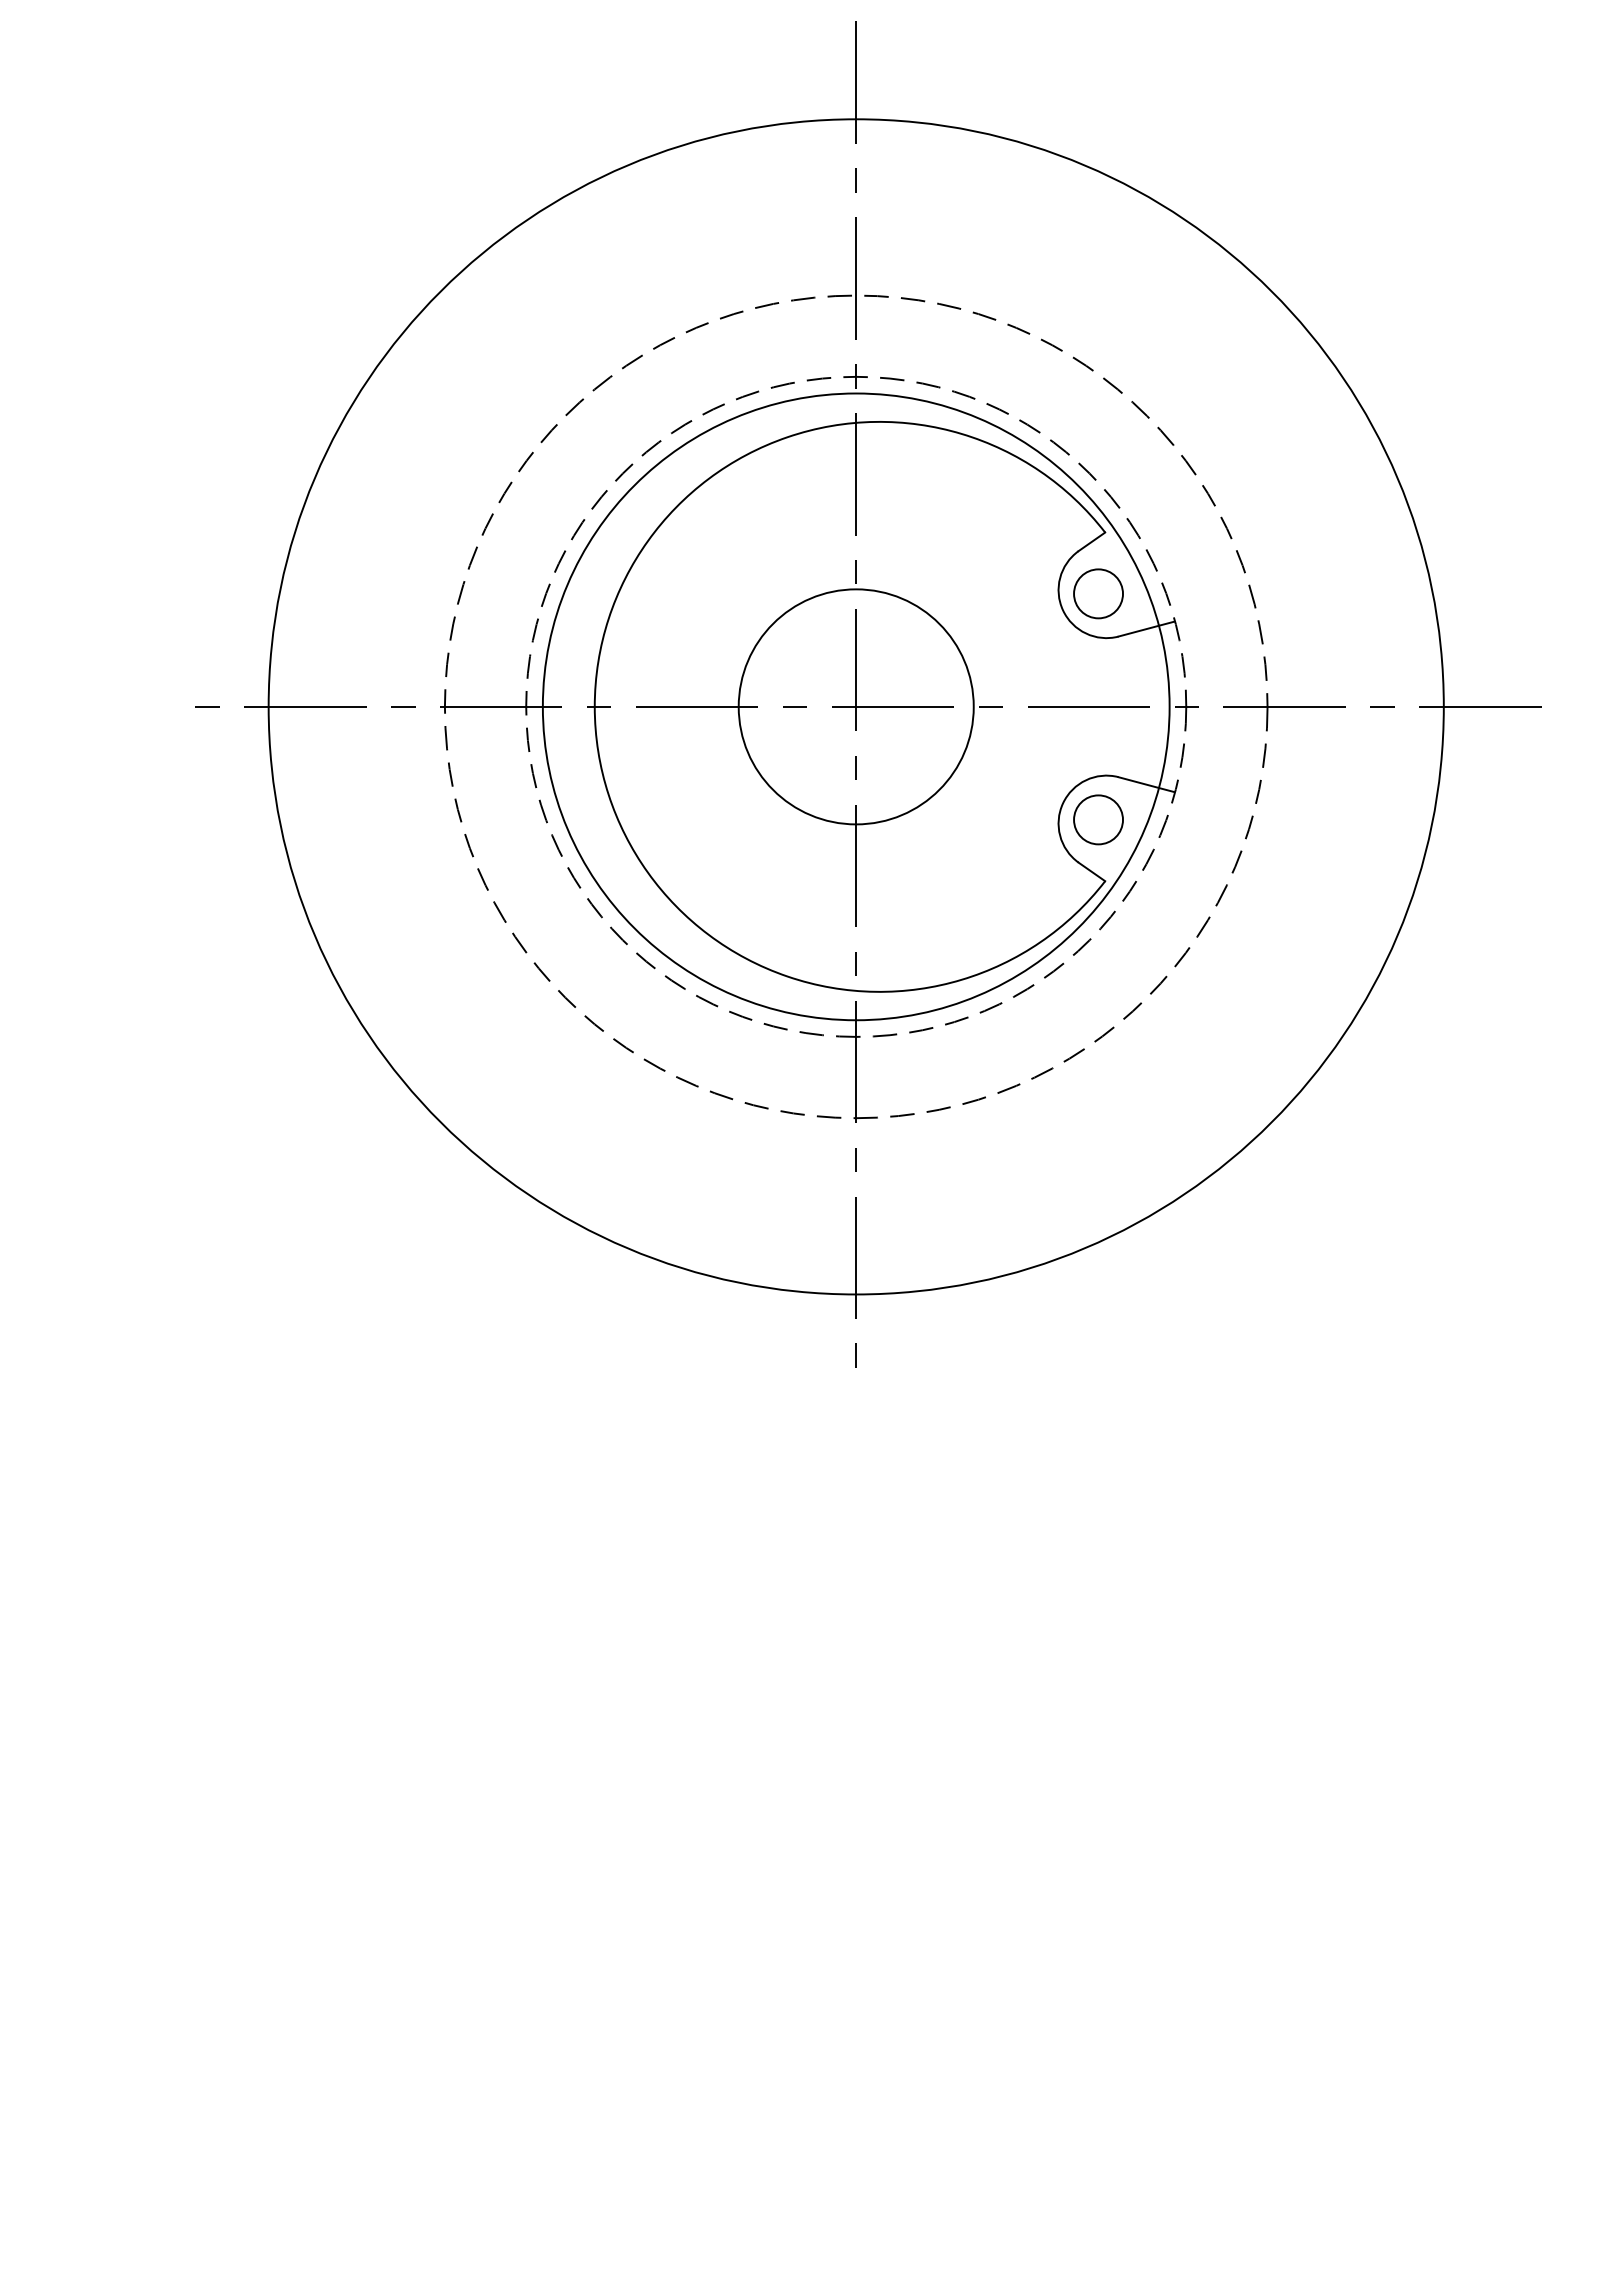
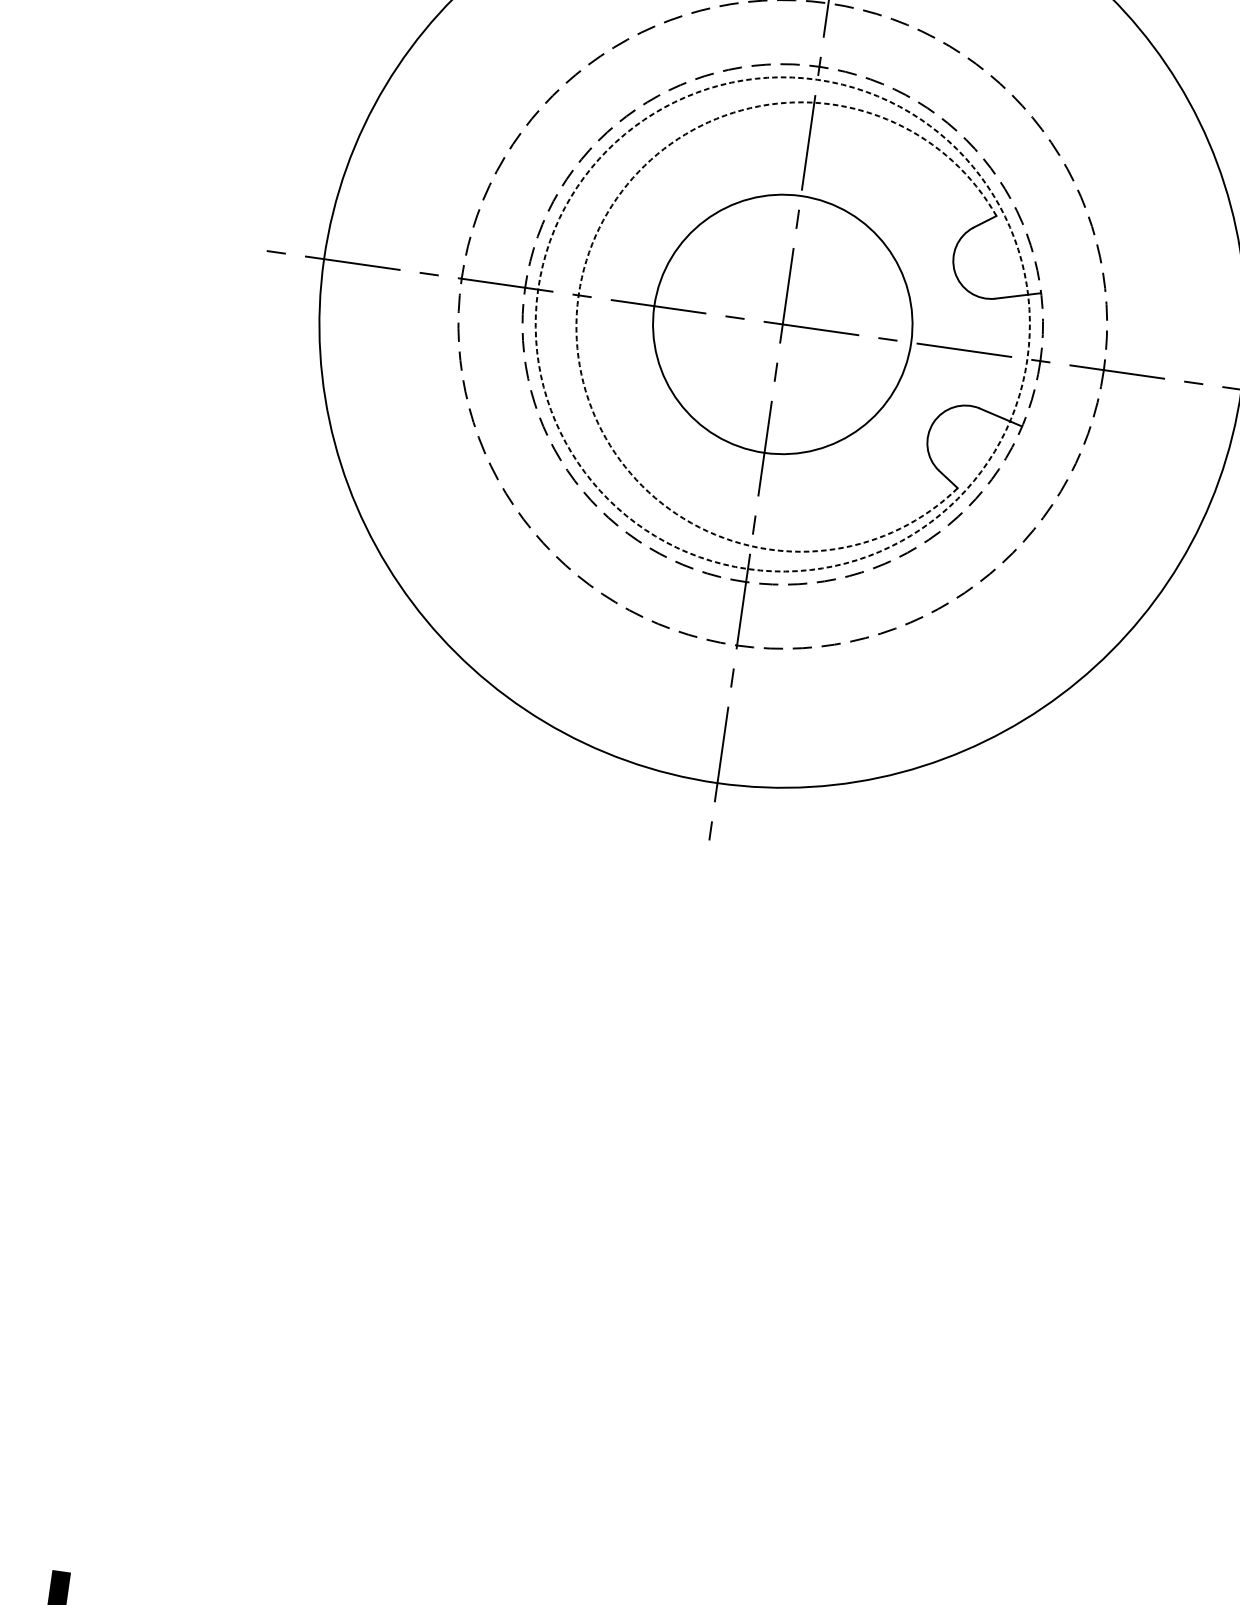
circle: (1098, 593) -> (984, 262), removed
arc: (594, 706) -> (578, 295), solid -> dashed
circle: (855, 706) -> (782, 324), size x1.4
circle: (855, 706) -> (782, 324), solid -> dashed
circle: (1098, 819) -> (959, 439), removed

